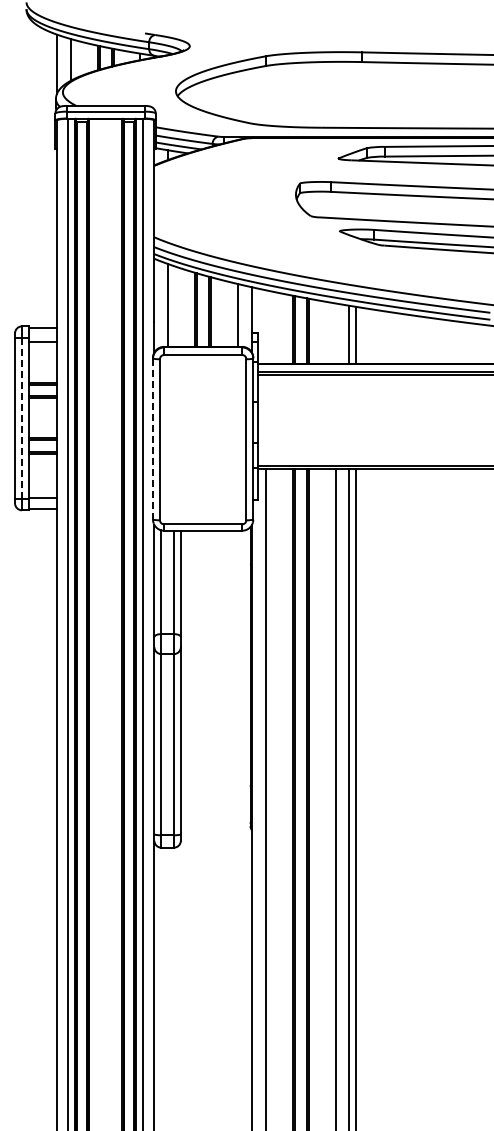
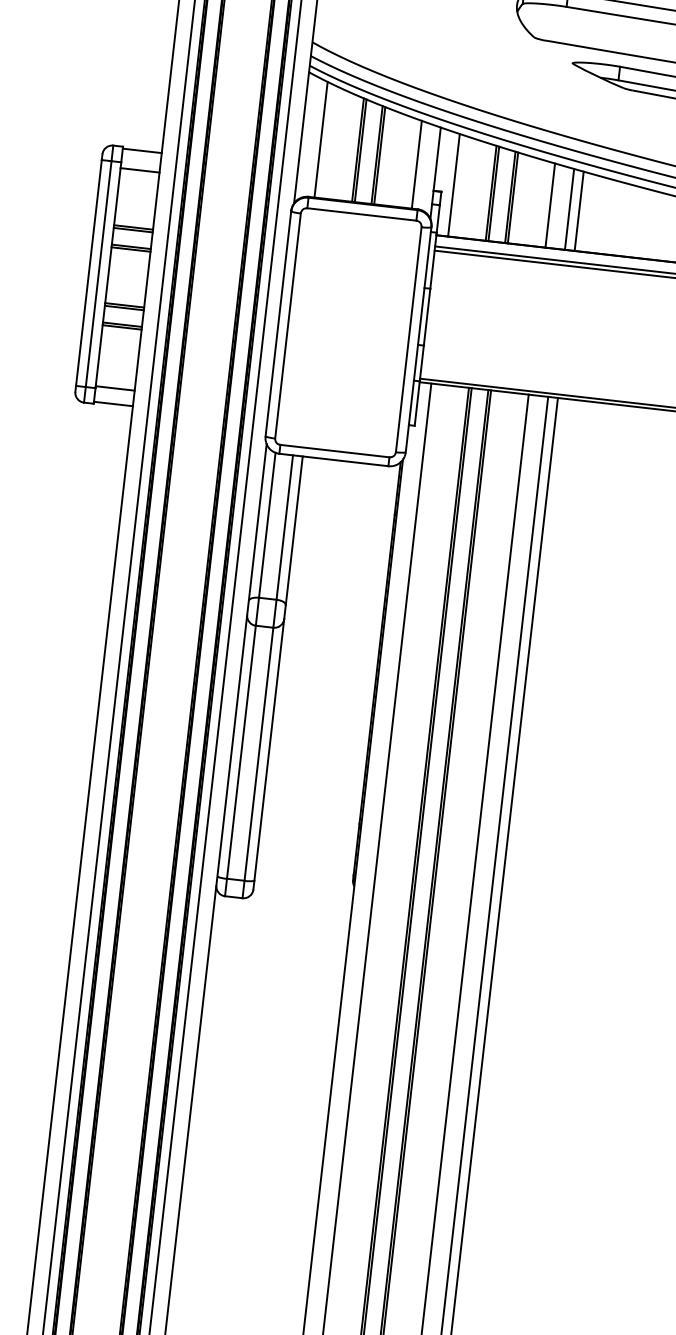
line: (265, 326) -> (453, 184), added
line: (335, 333) -> (550, 205), added
line: (22, 418) -> (99, 274), dashed -> solid
line: (153, 439) -> (279, 324), dashed -> solid

